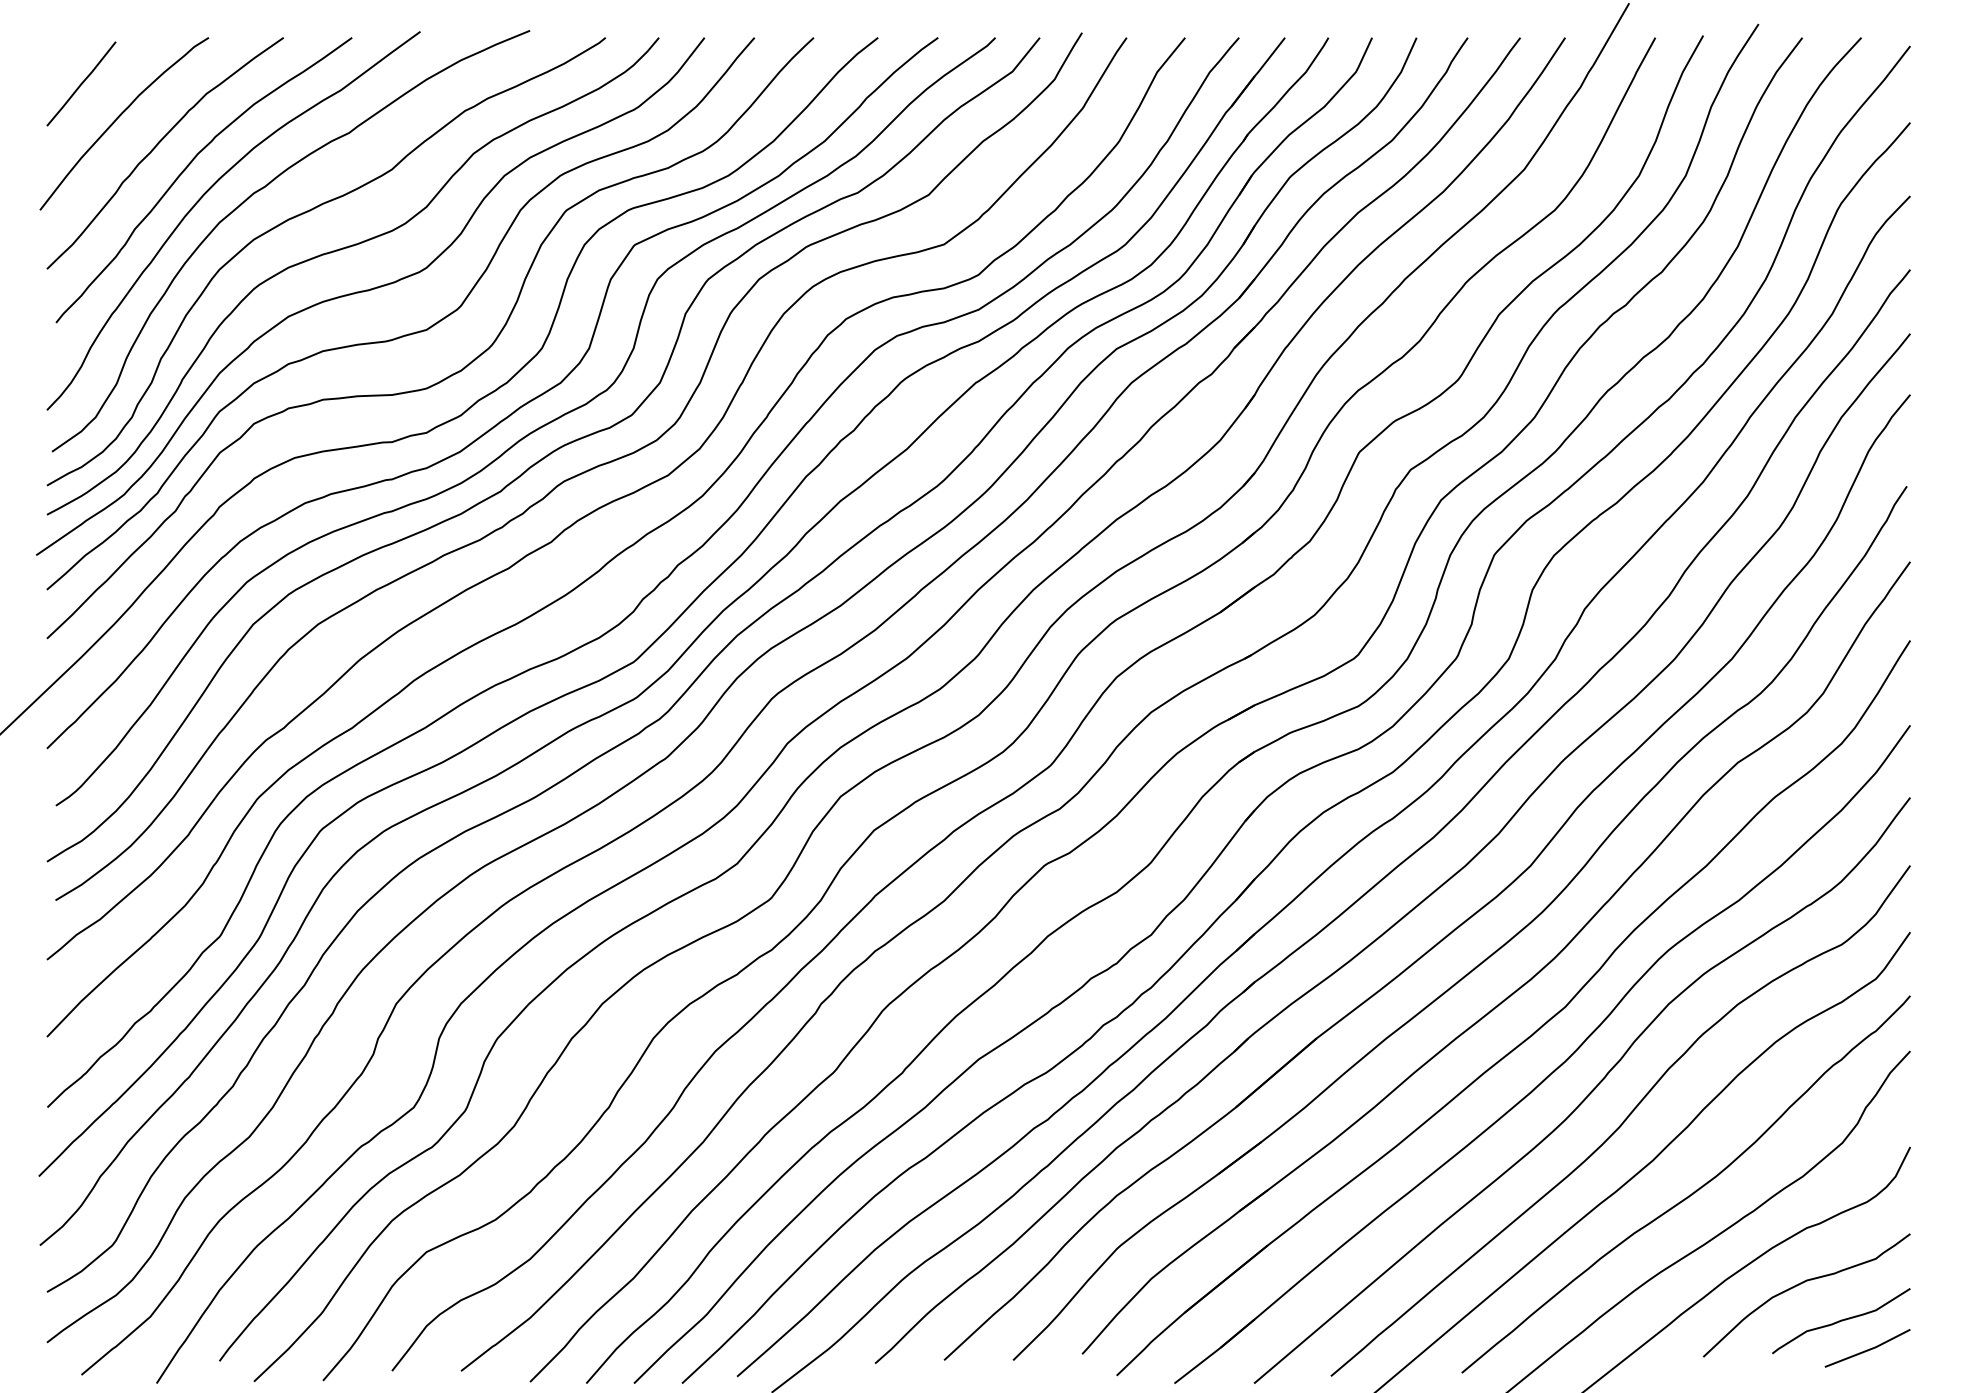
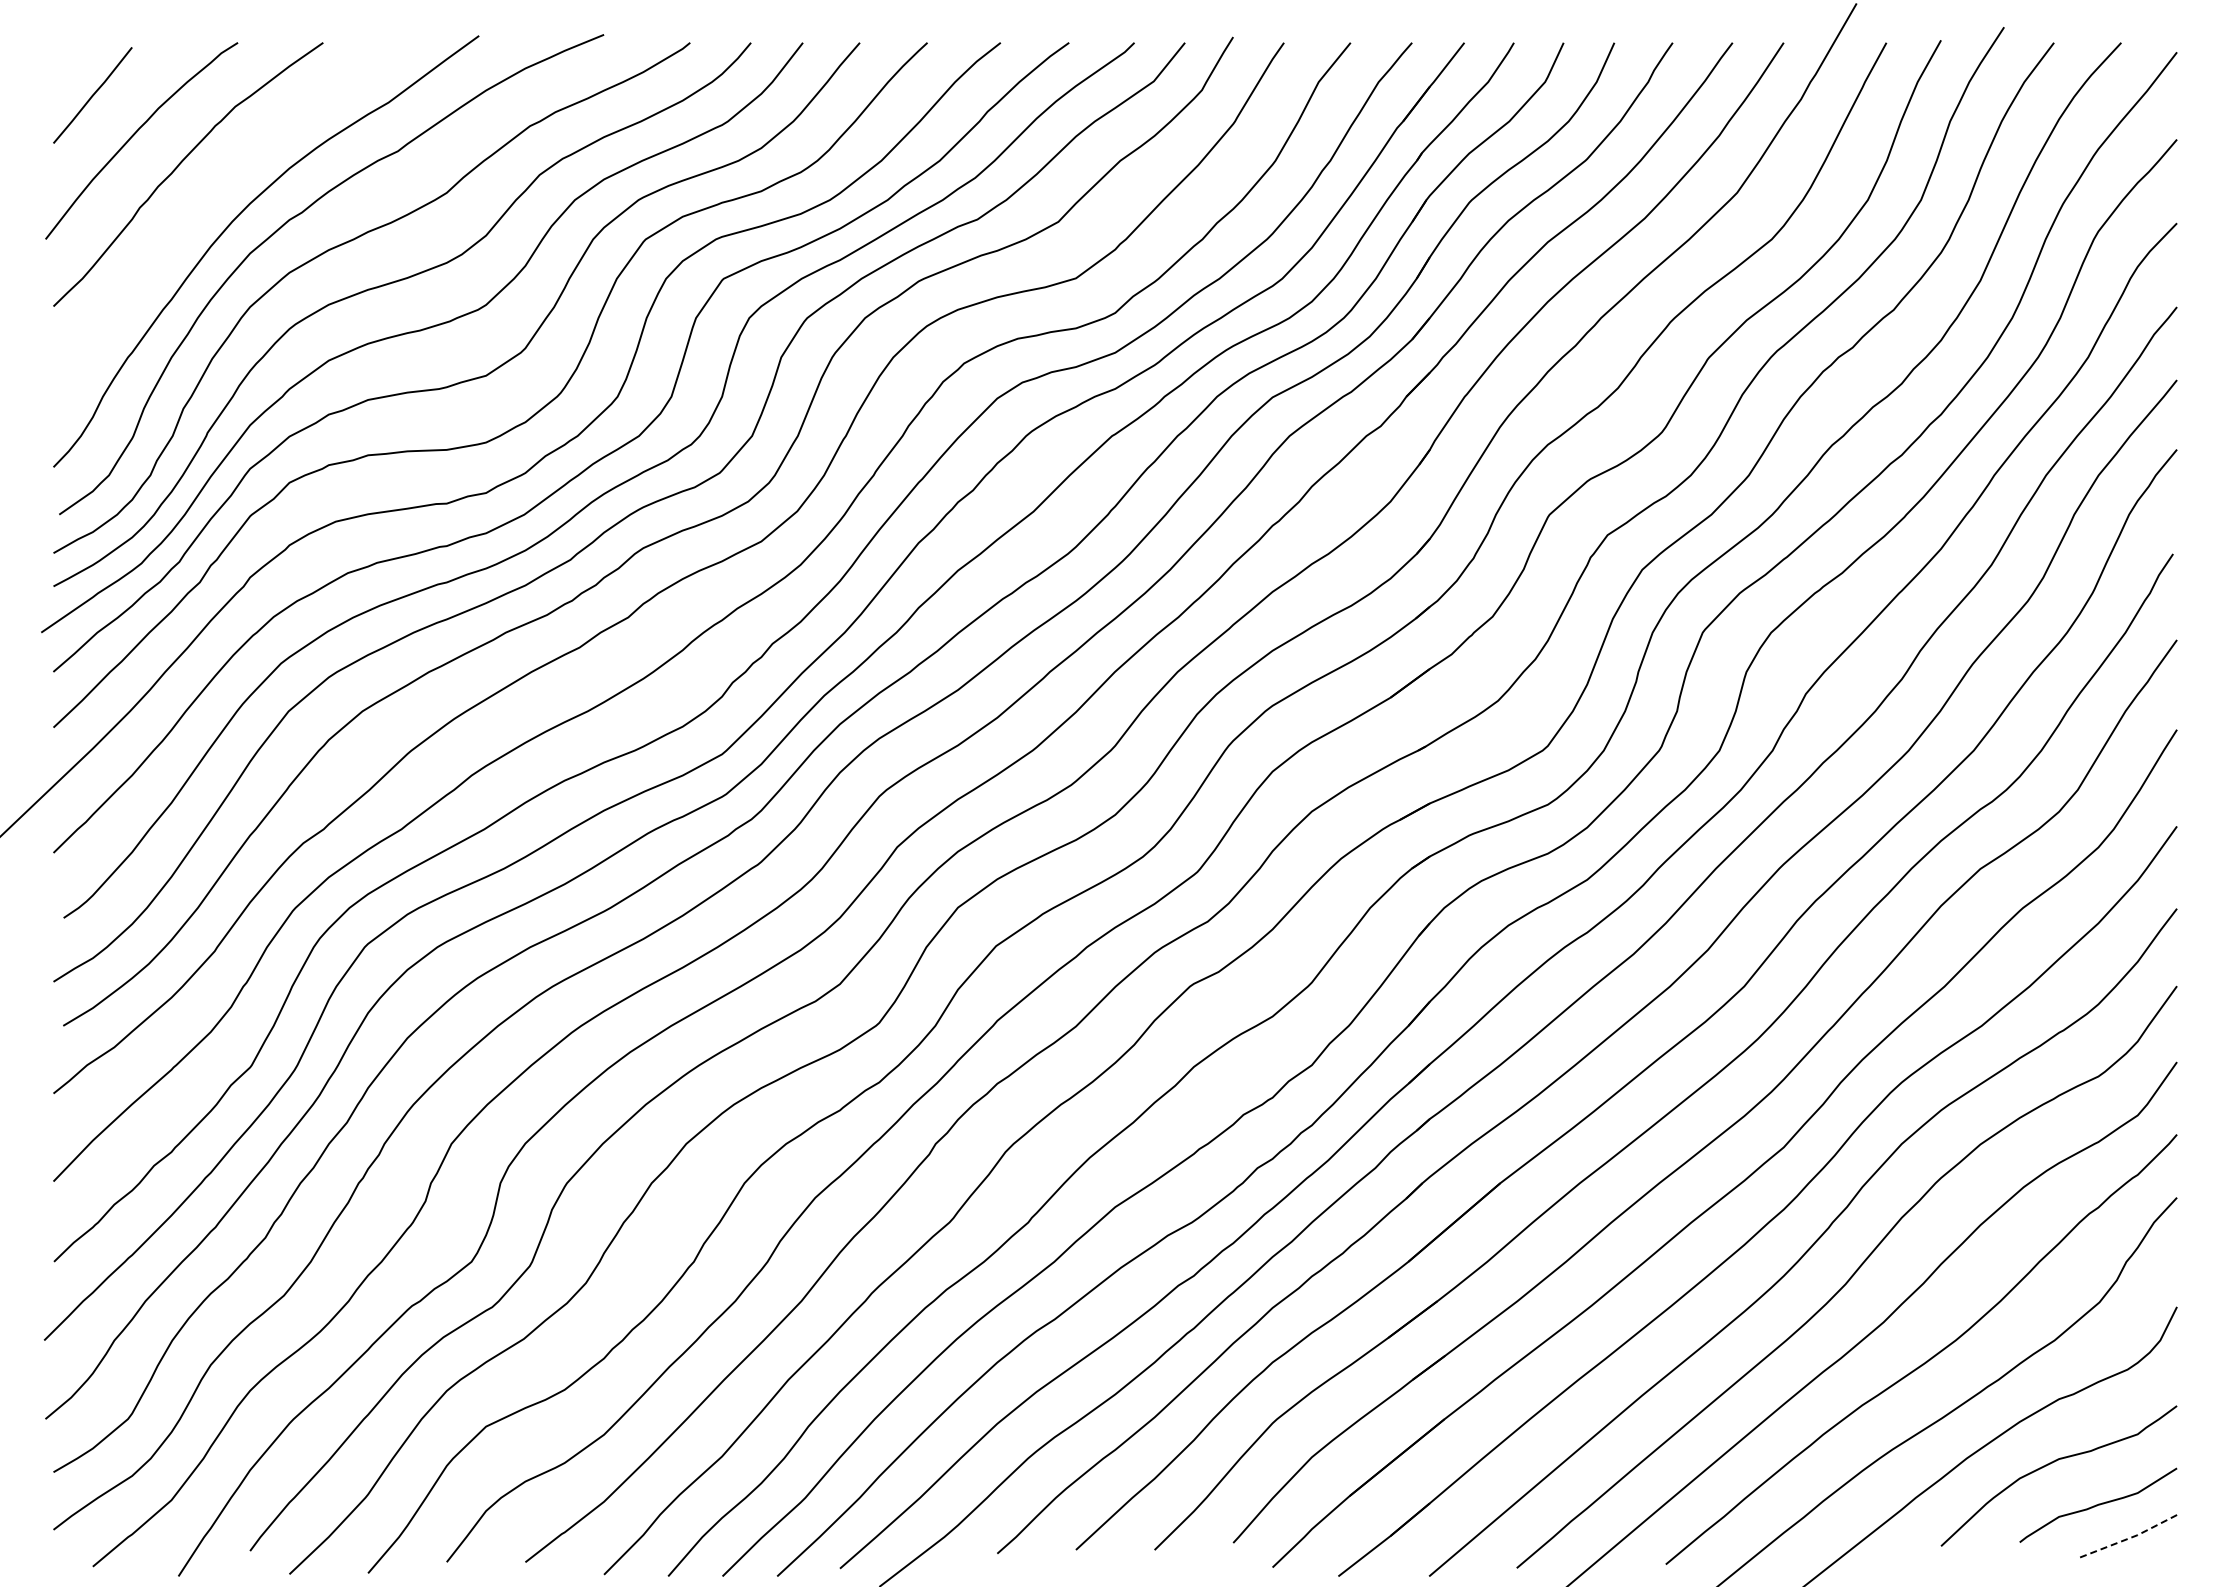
curve: (187, 168) -> (213, 191), removed
line: (1868, 1350) -> (2129, 1538), solid -> dashed

